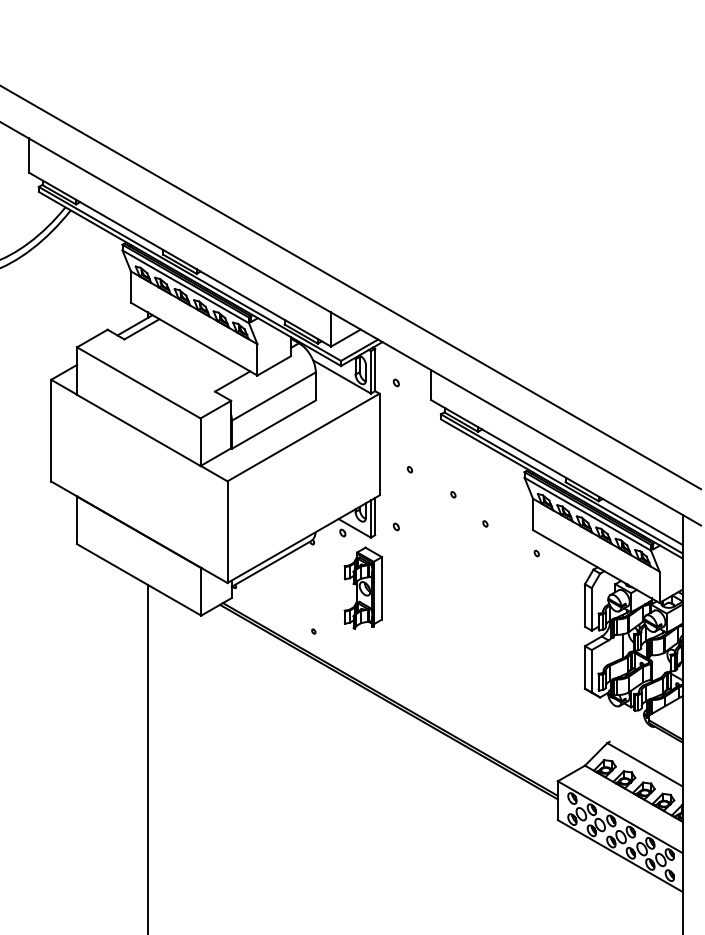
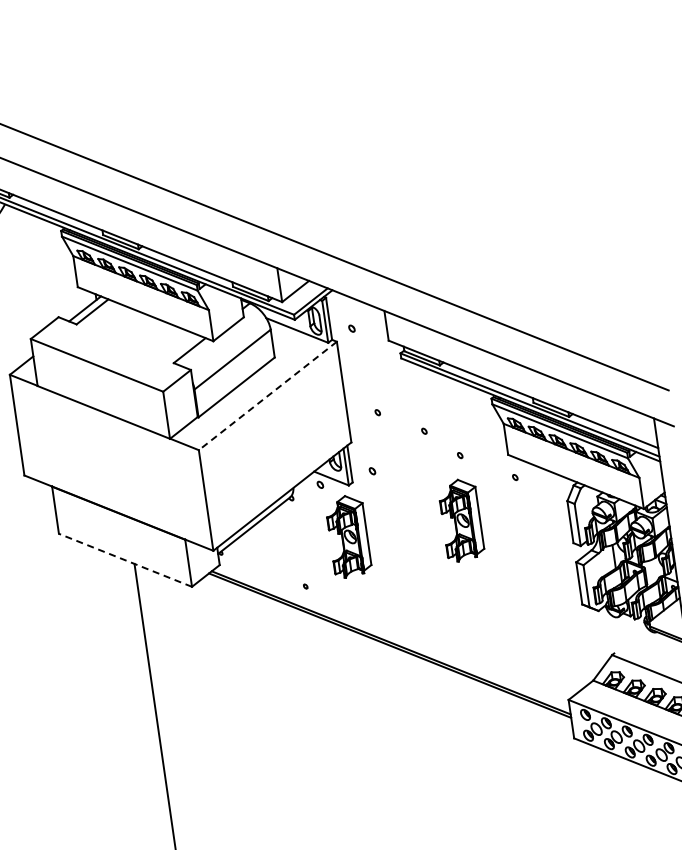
line: (303, 437) -> (267, 395), solid -> dashed
line: (139, 579) -> (125, 559), solid -> dashed
part: (476, 587) -> (460, 519), added

